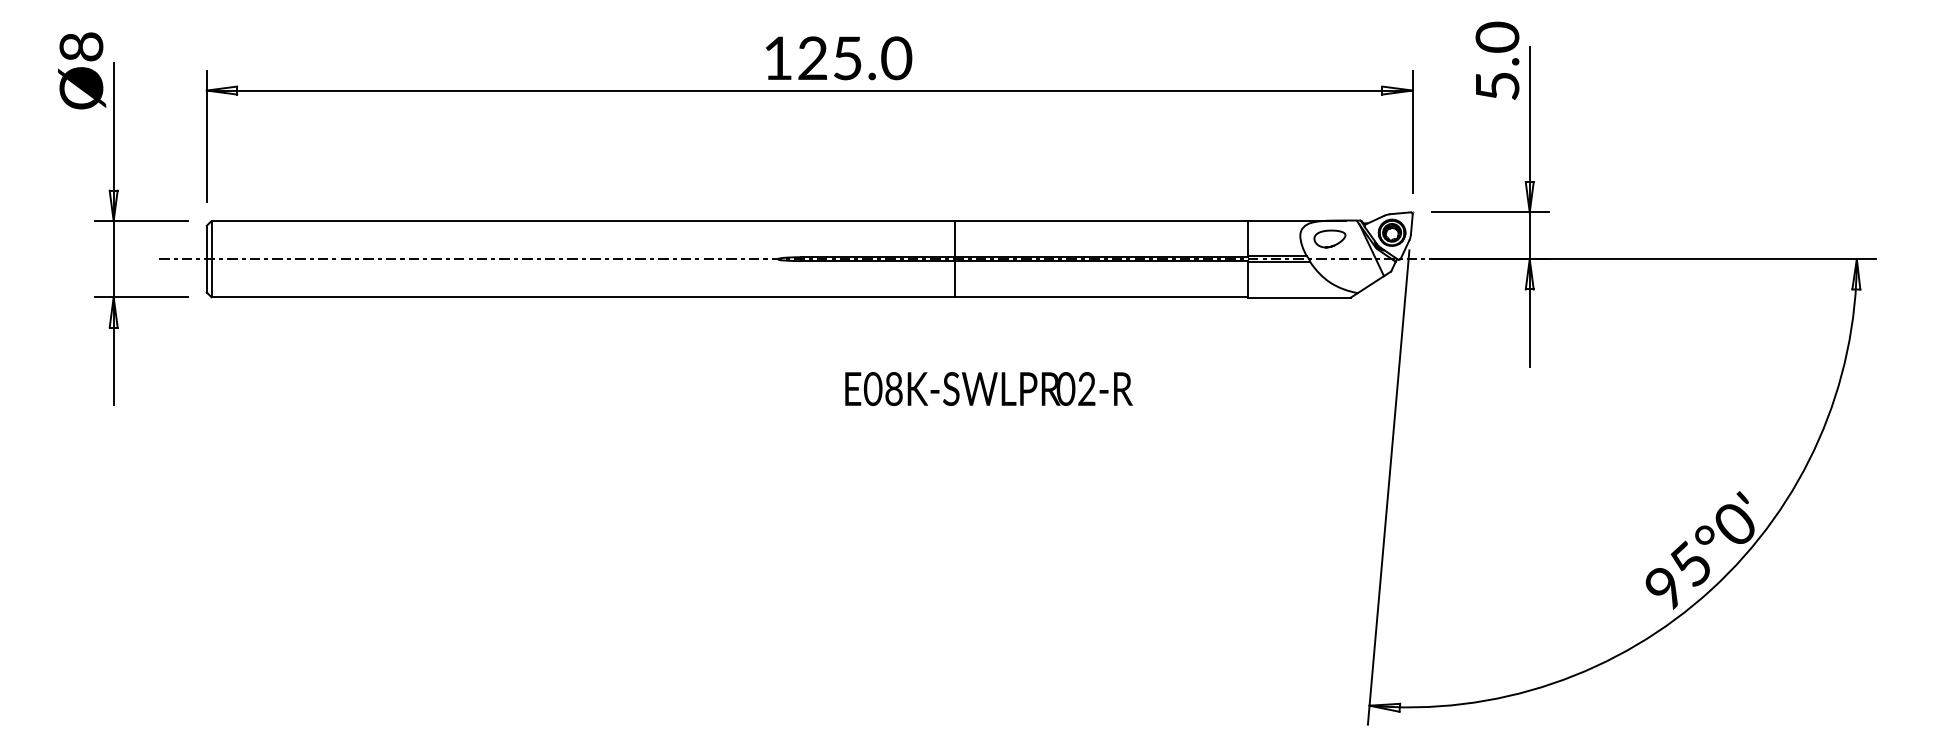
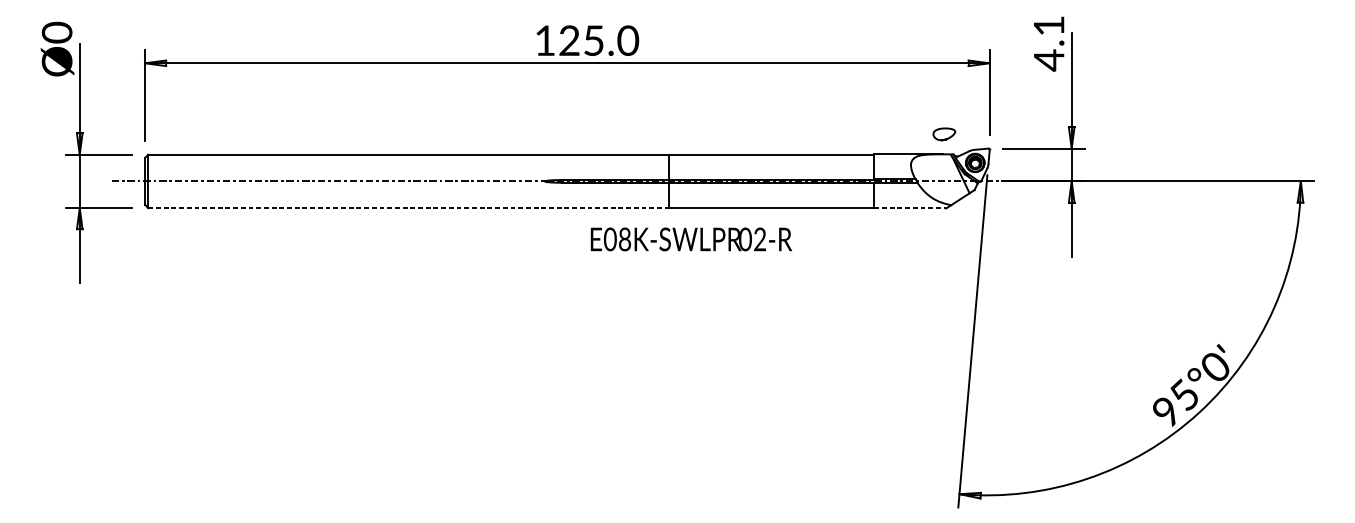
text: (81, 46) -> (57, 32), Ø8 -> Ø0
text: (1497, 61) -> (1049, 42), 5.0 -> 4.1
curve: (1329, 231) -> (944, 129), moved
line: (583, 297) -> (408, 208), solid -> dashed
line: (1299, 297) -> (910, 208), solid -> dashed
text: (988, 388) -> (691, 239), moved

